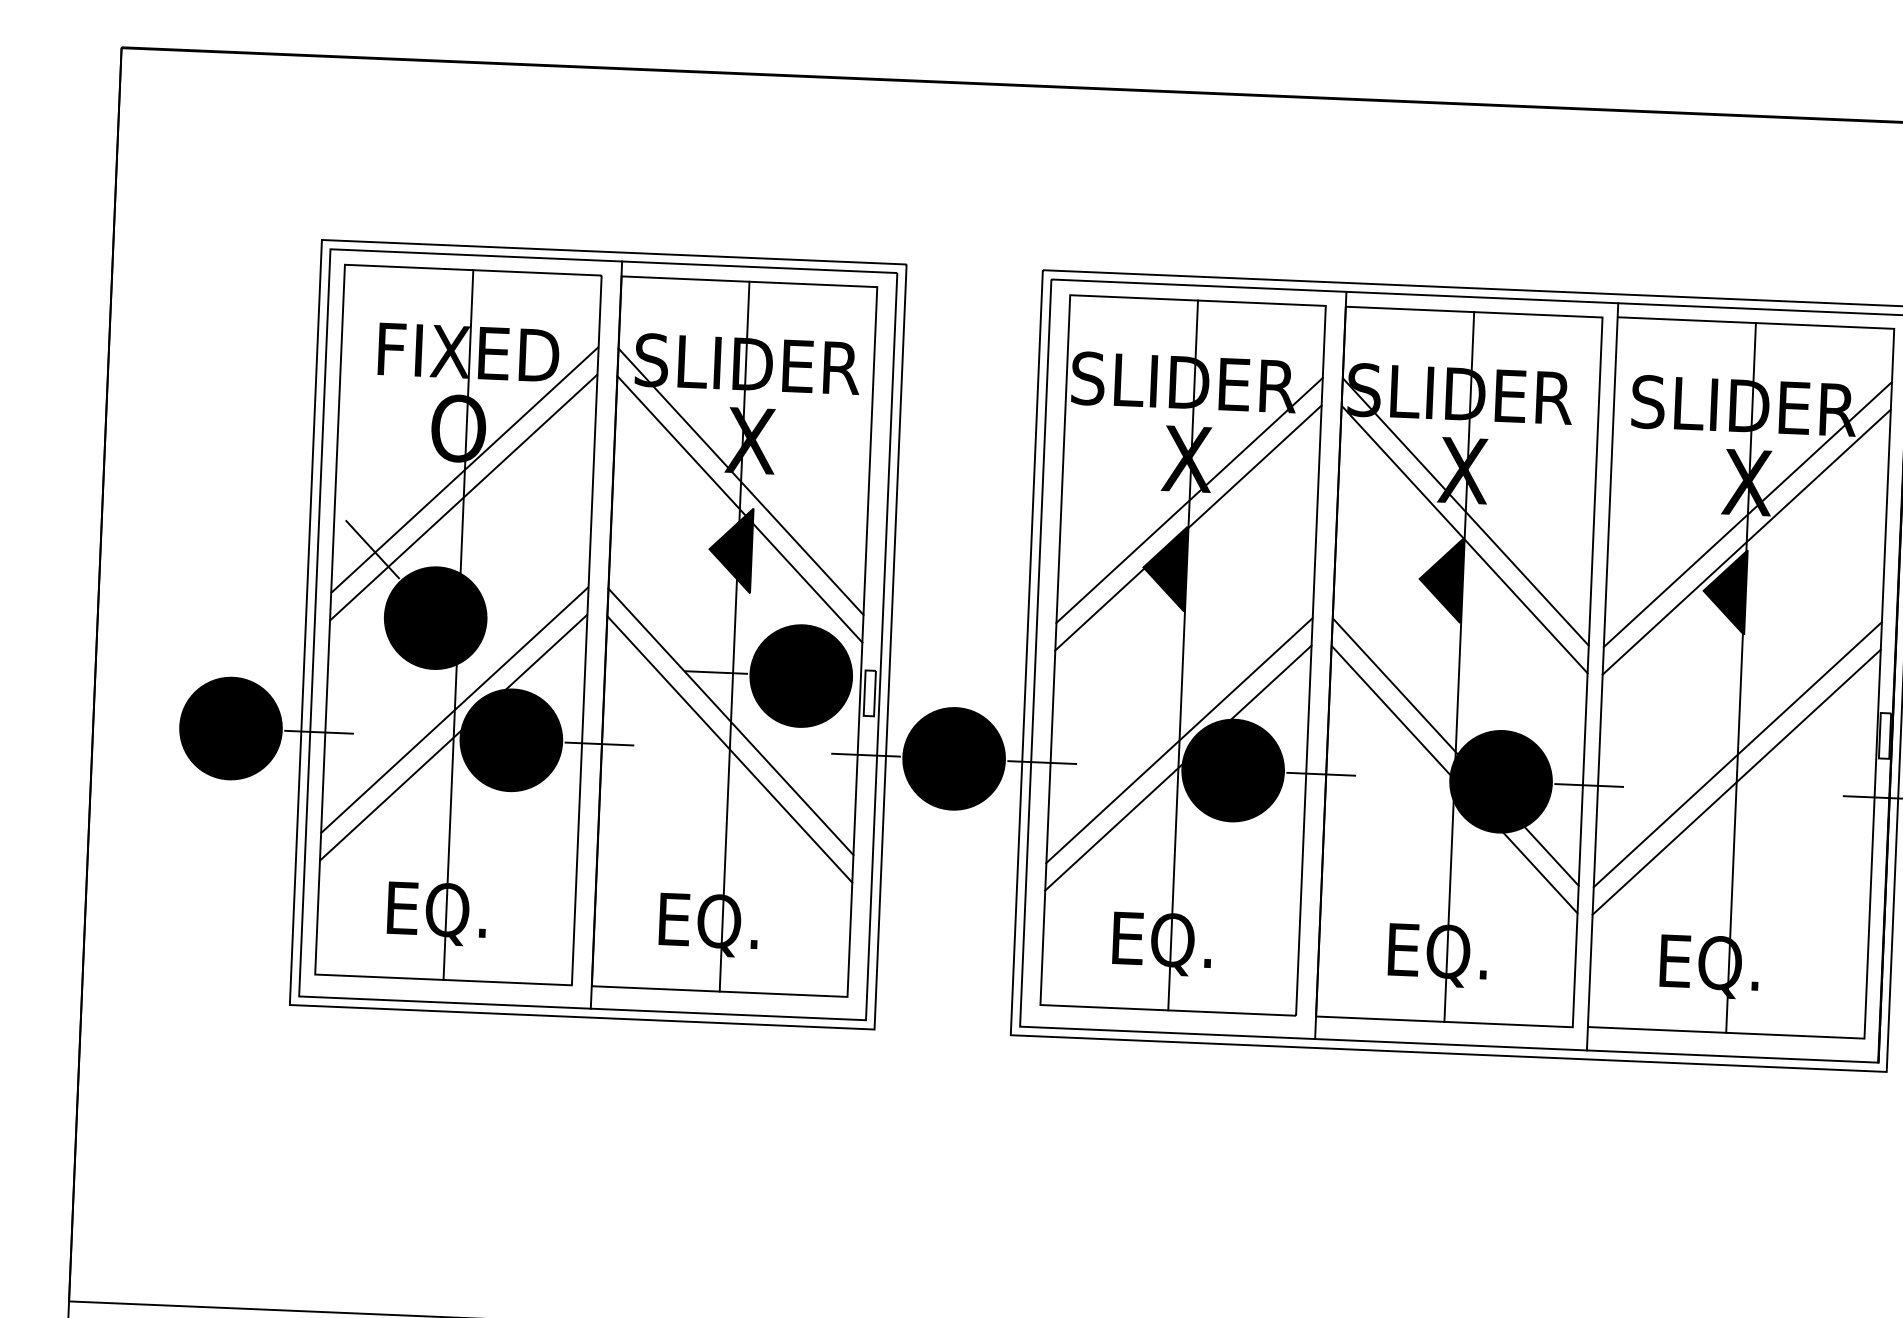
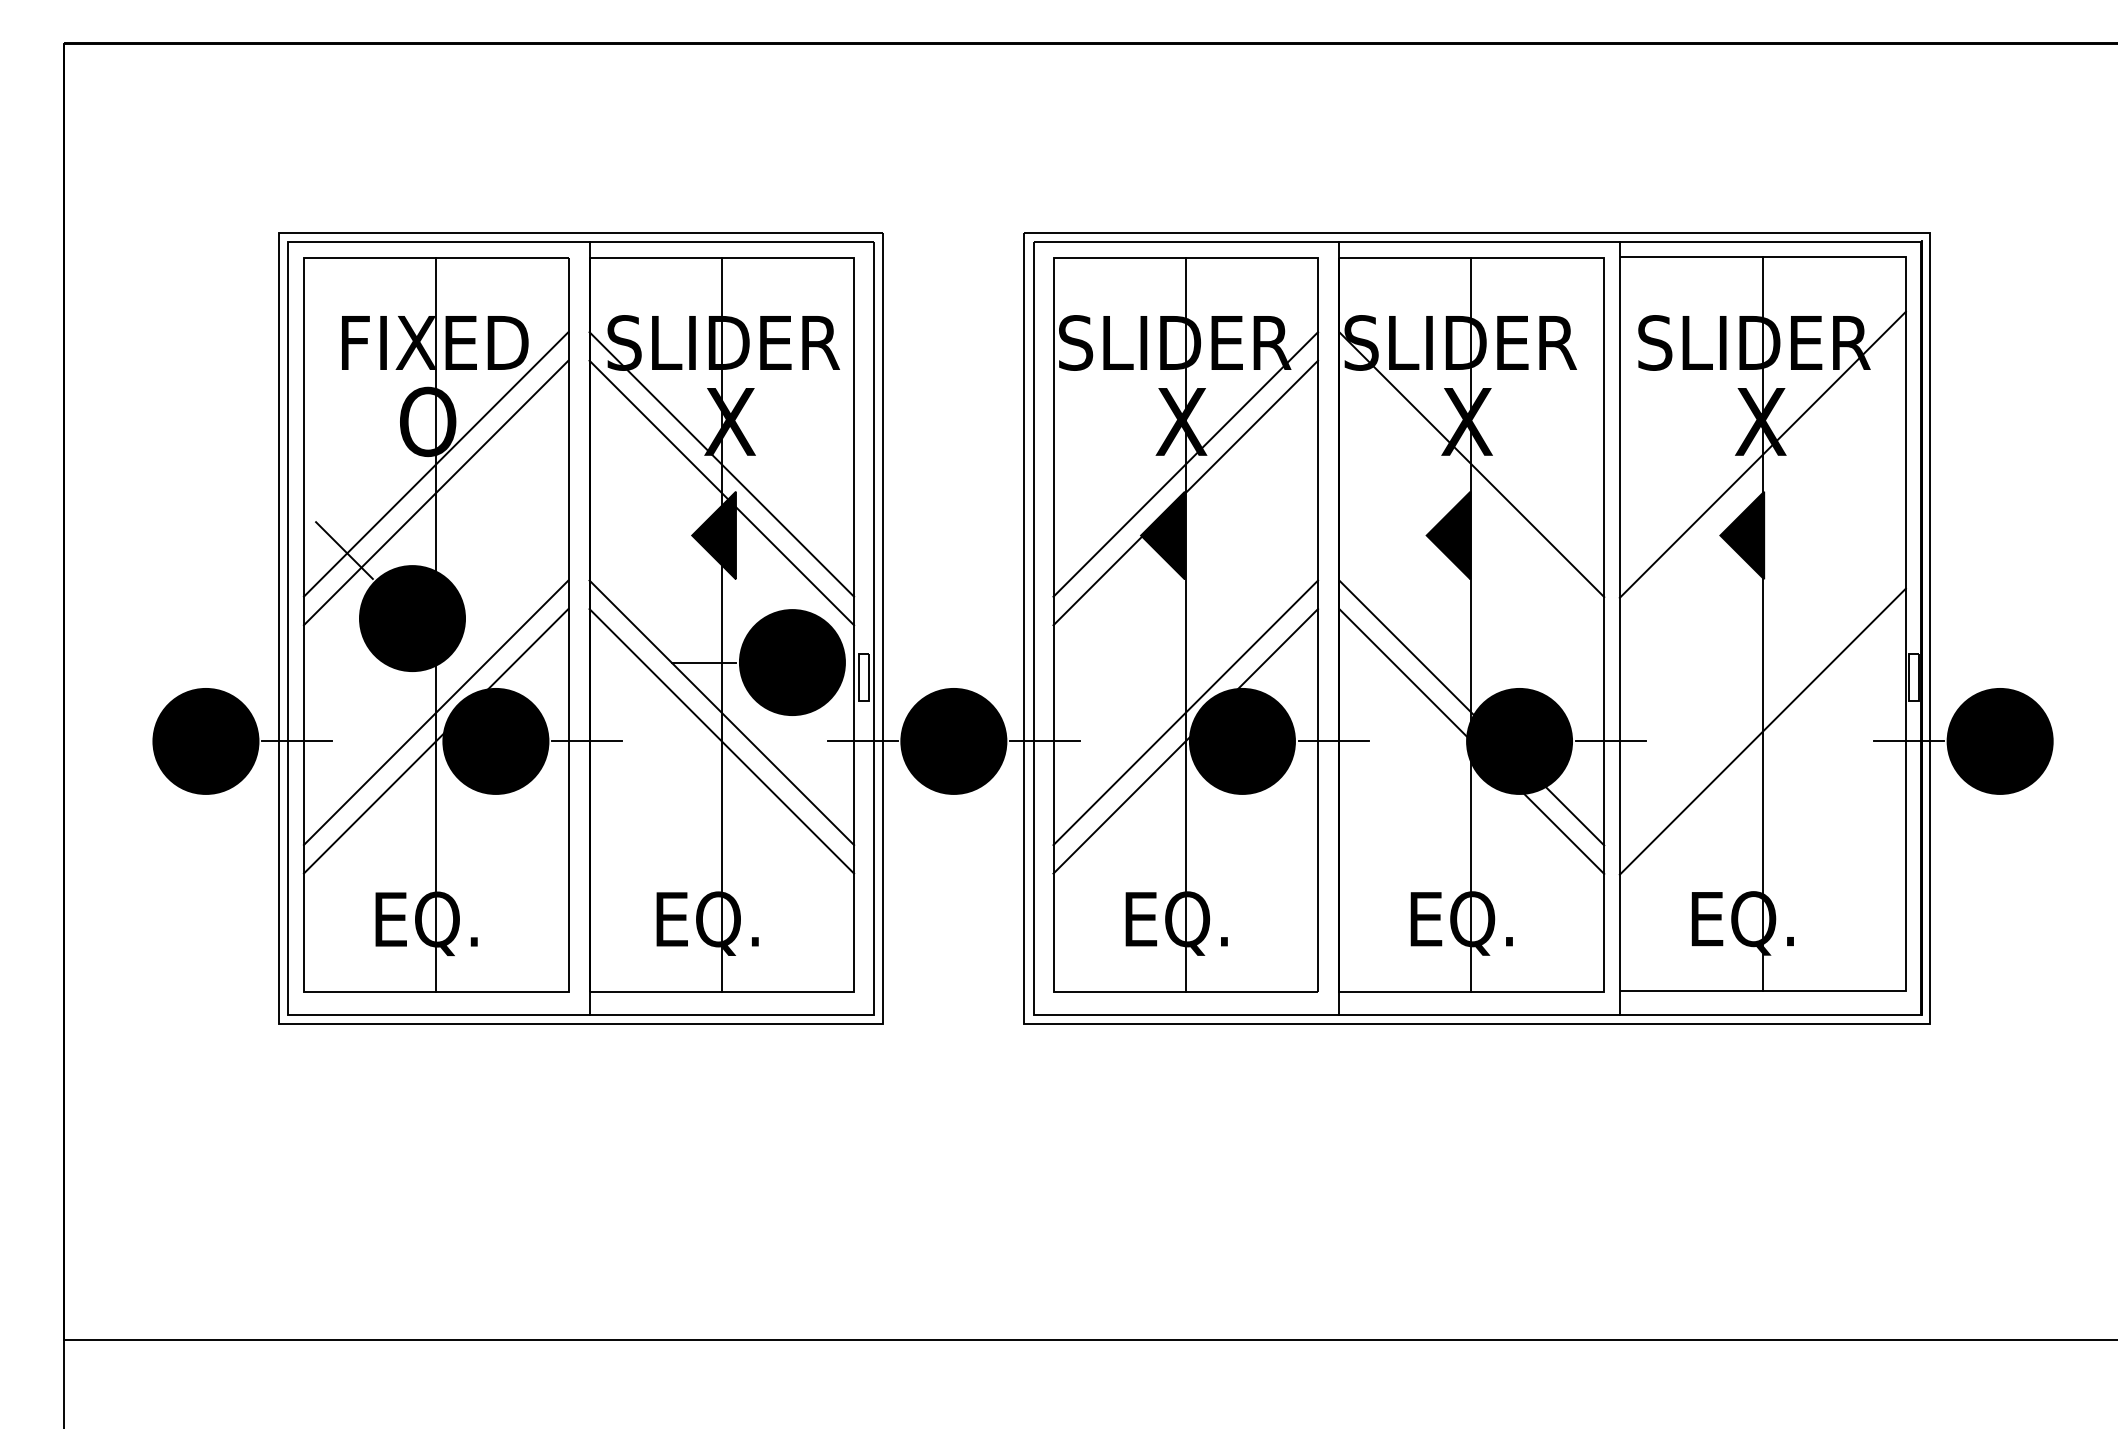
line: (1464, 539) -> (1471, 492), removed
line: (1746, 542) -> (1762, 483), removed
line: (1737, 754) -> (1762, 703), removed

